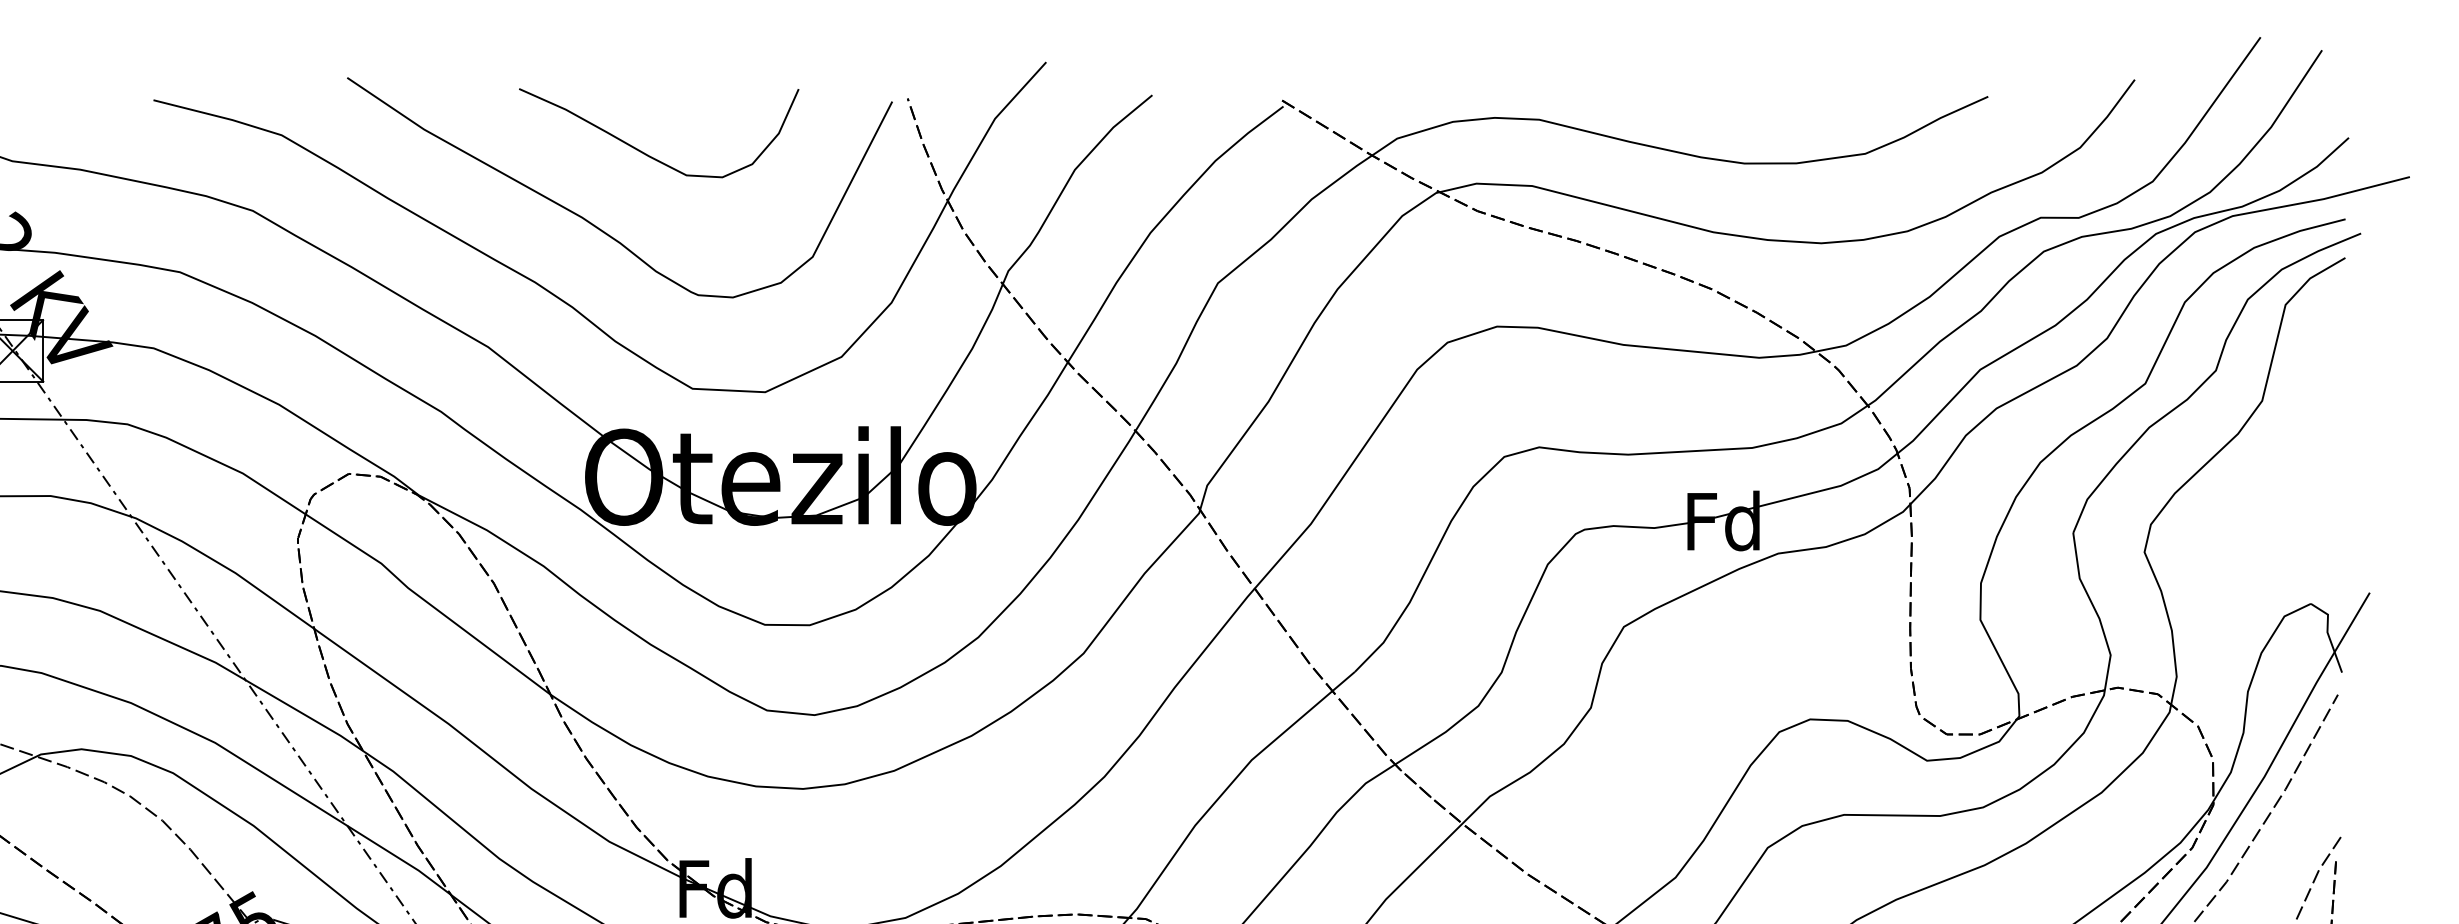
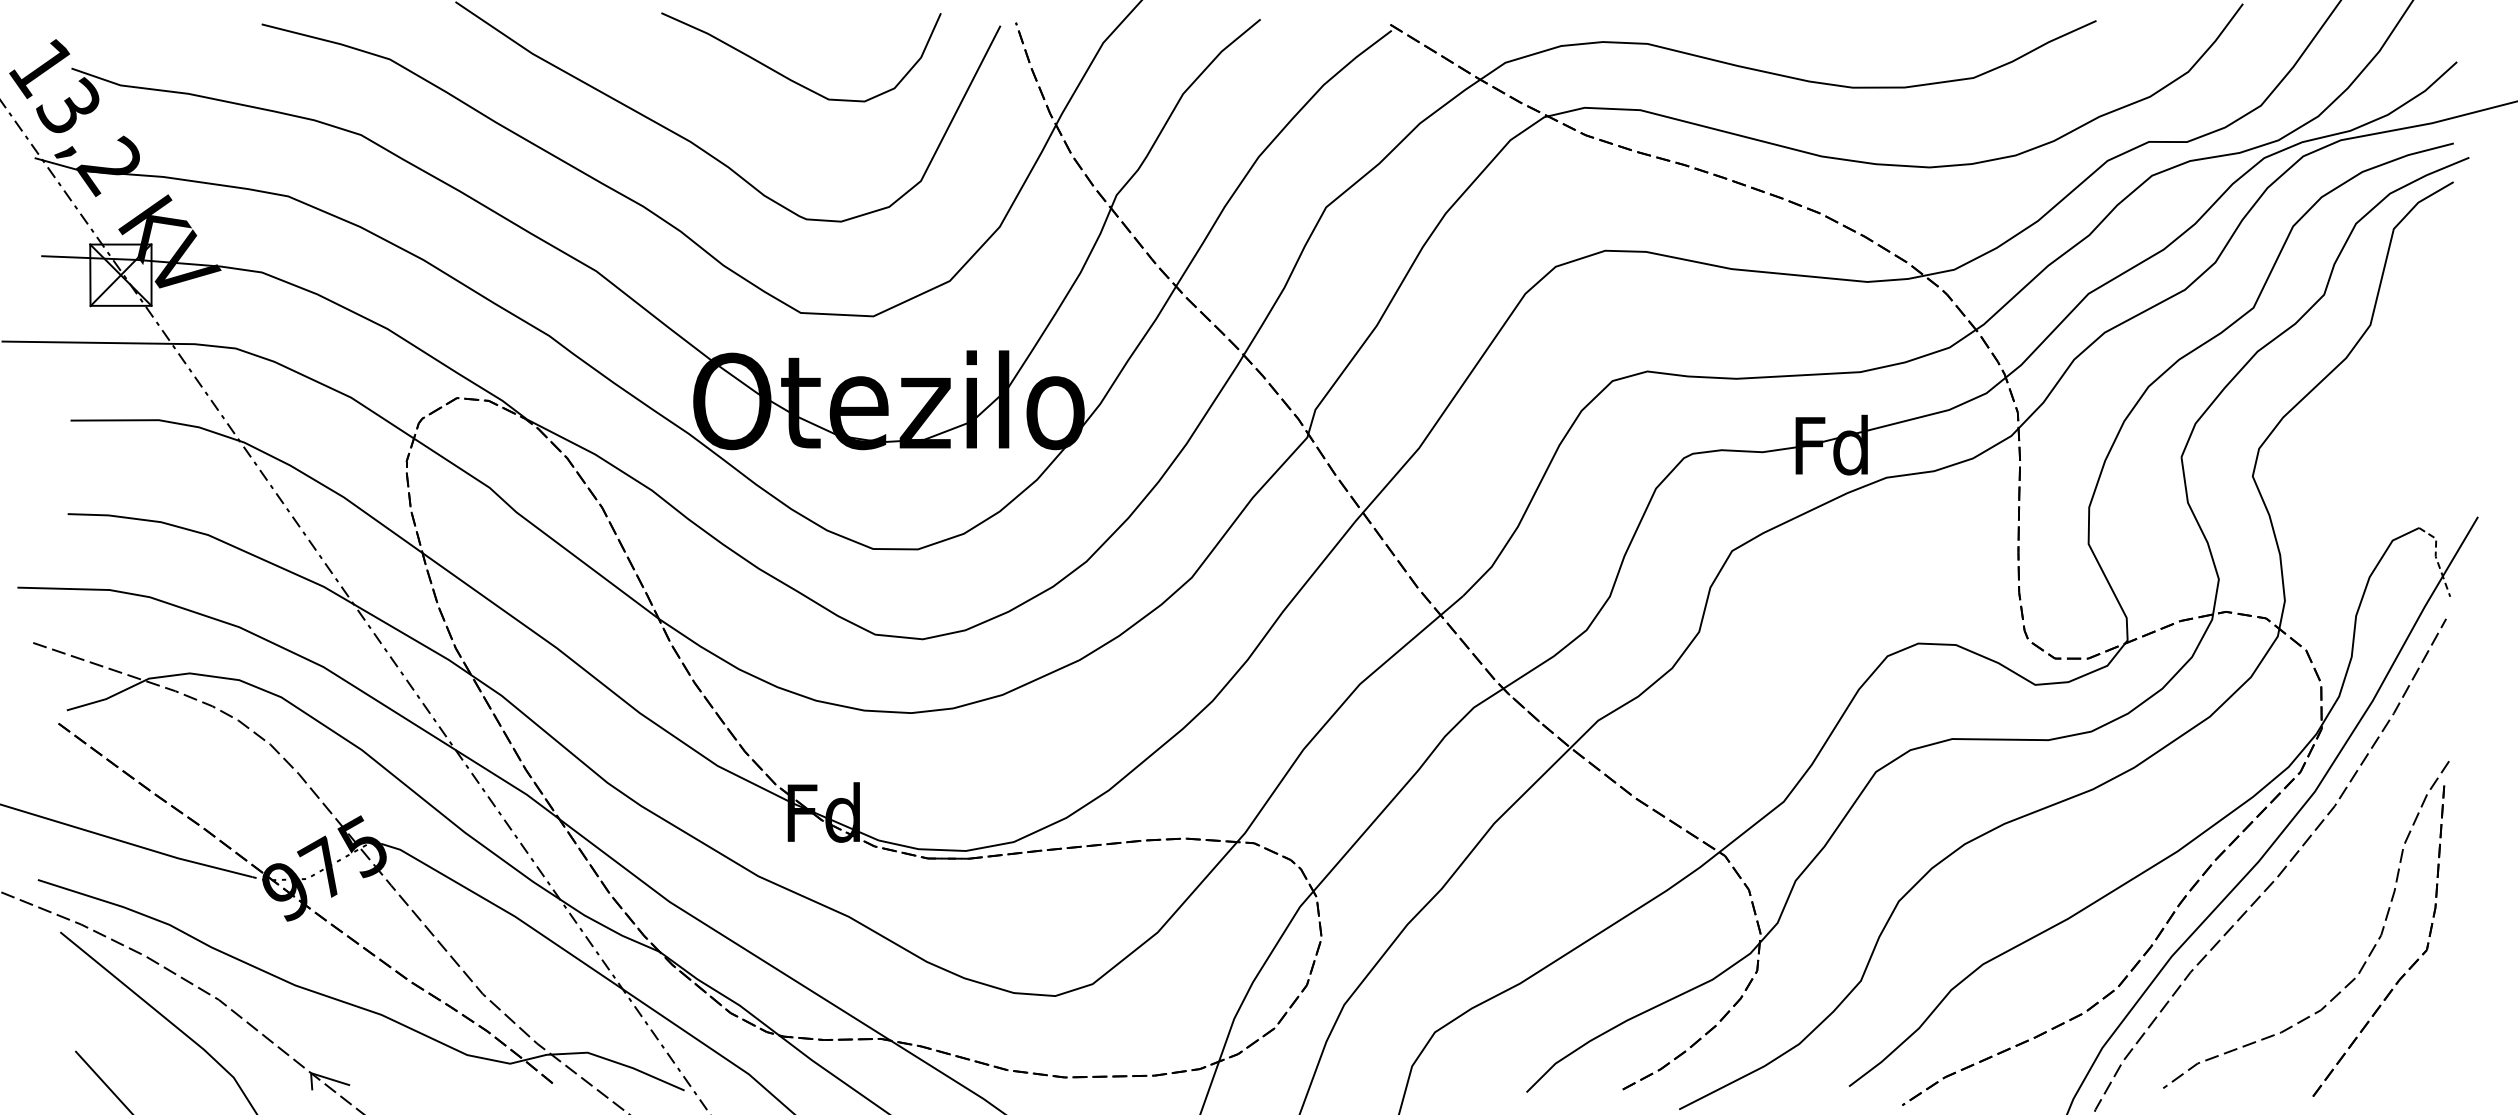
curve: (648, 154) -> (790, 78), moved
line: (2328, 633) -> (2436, 557), solid -> dashed

